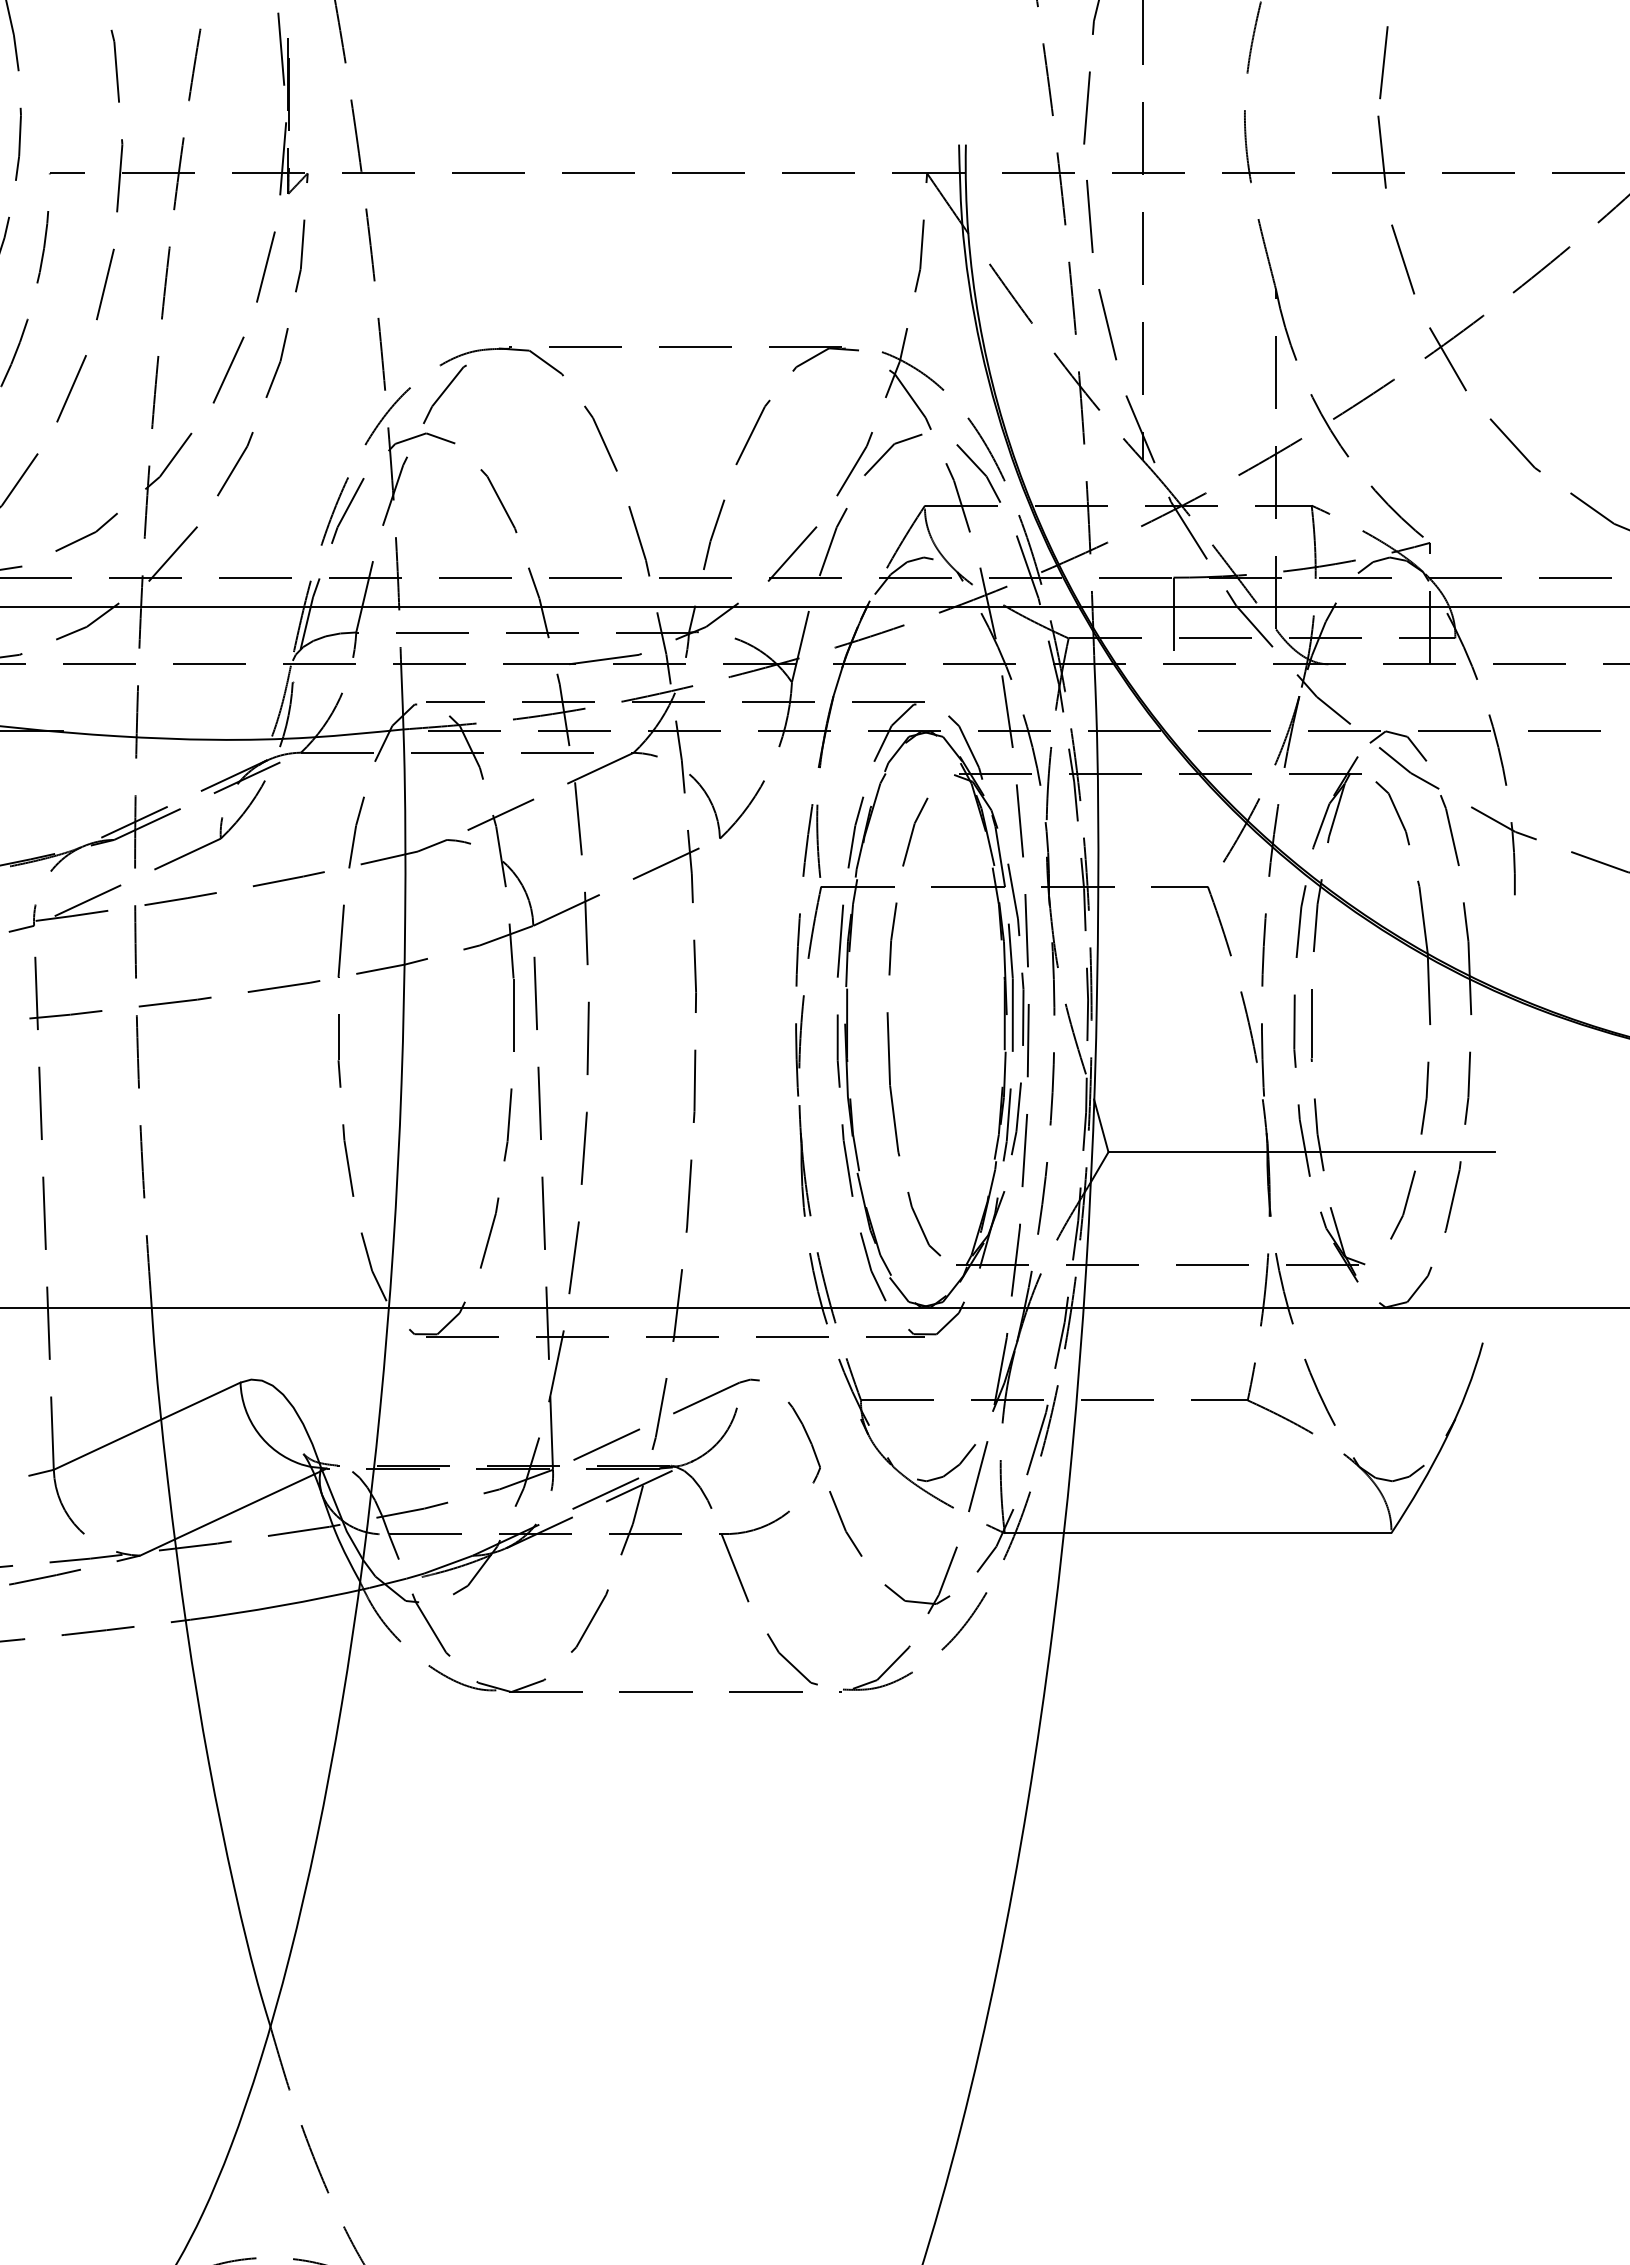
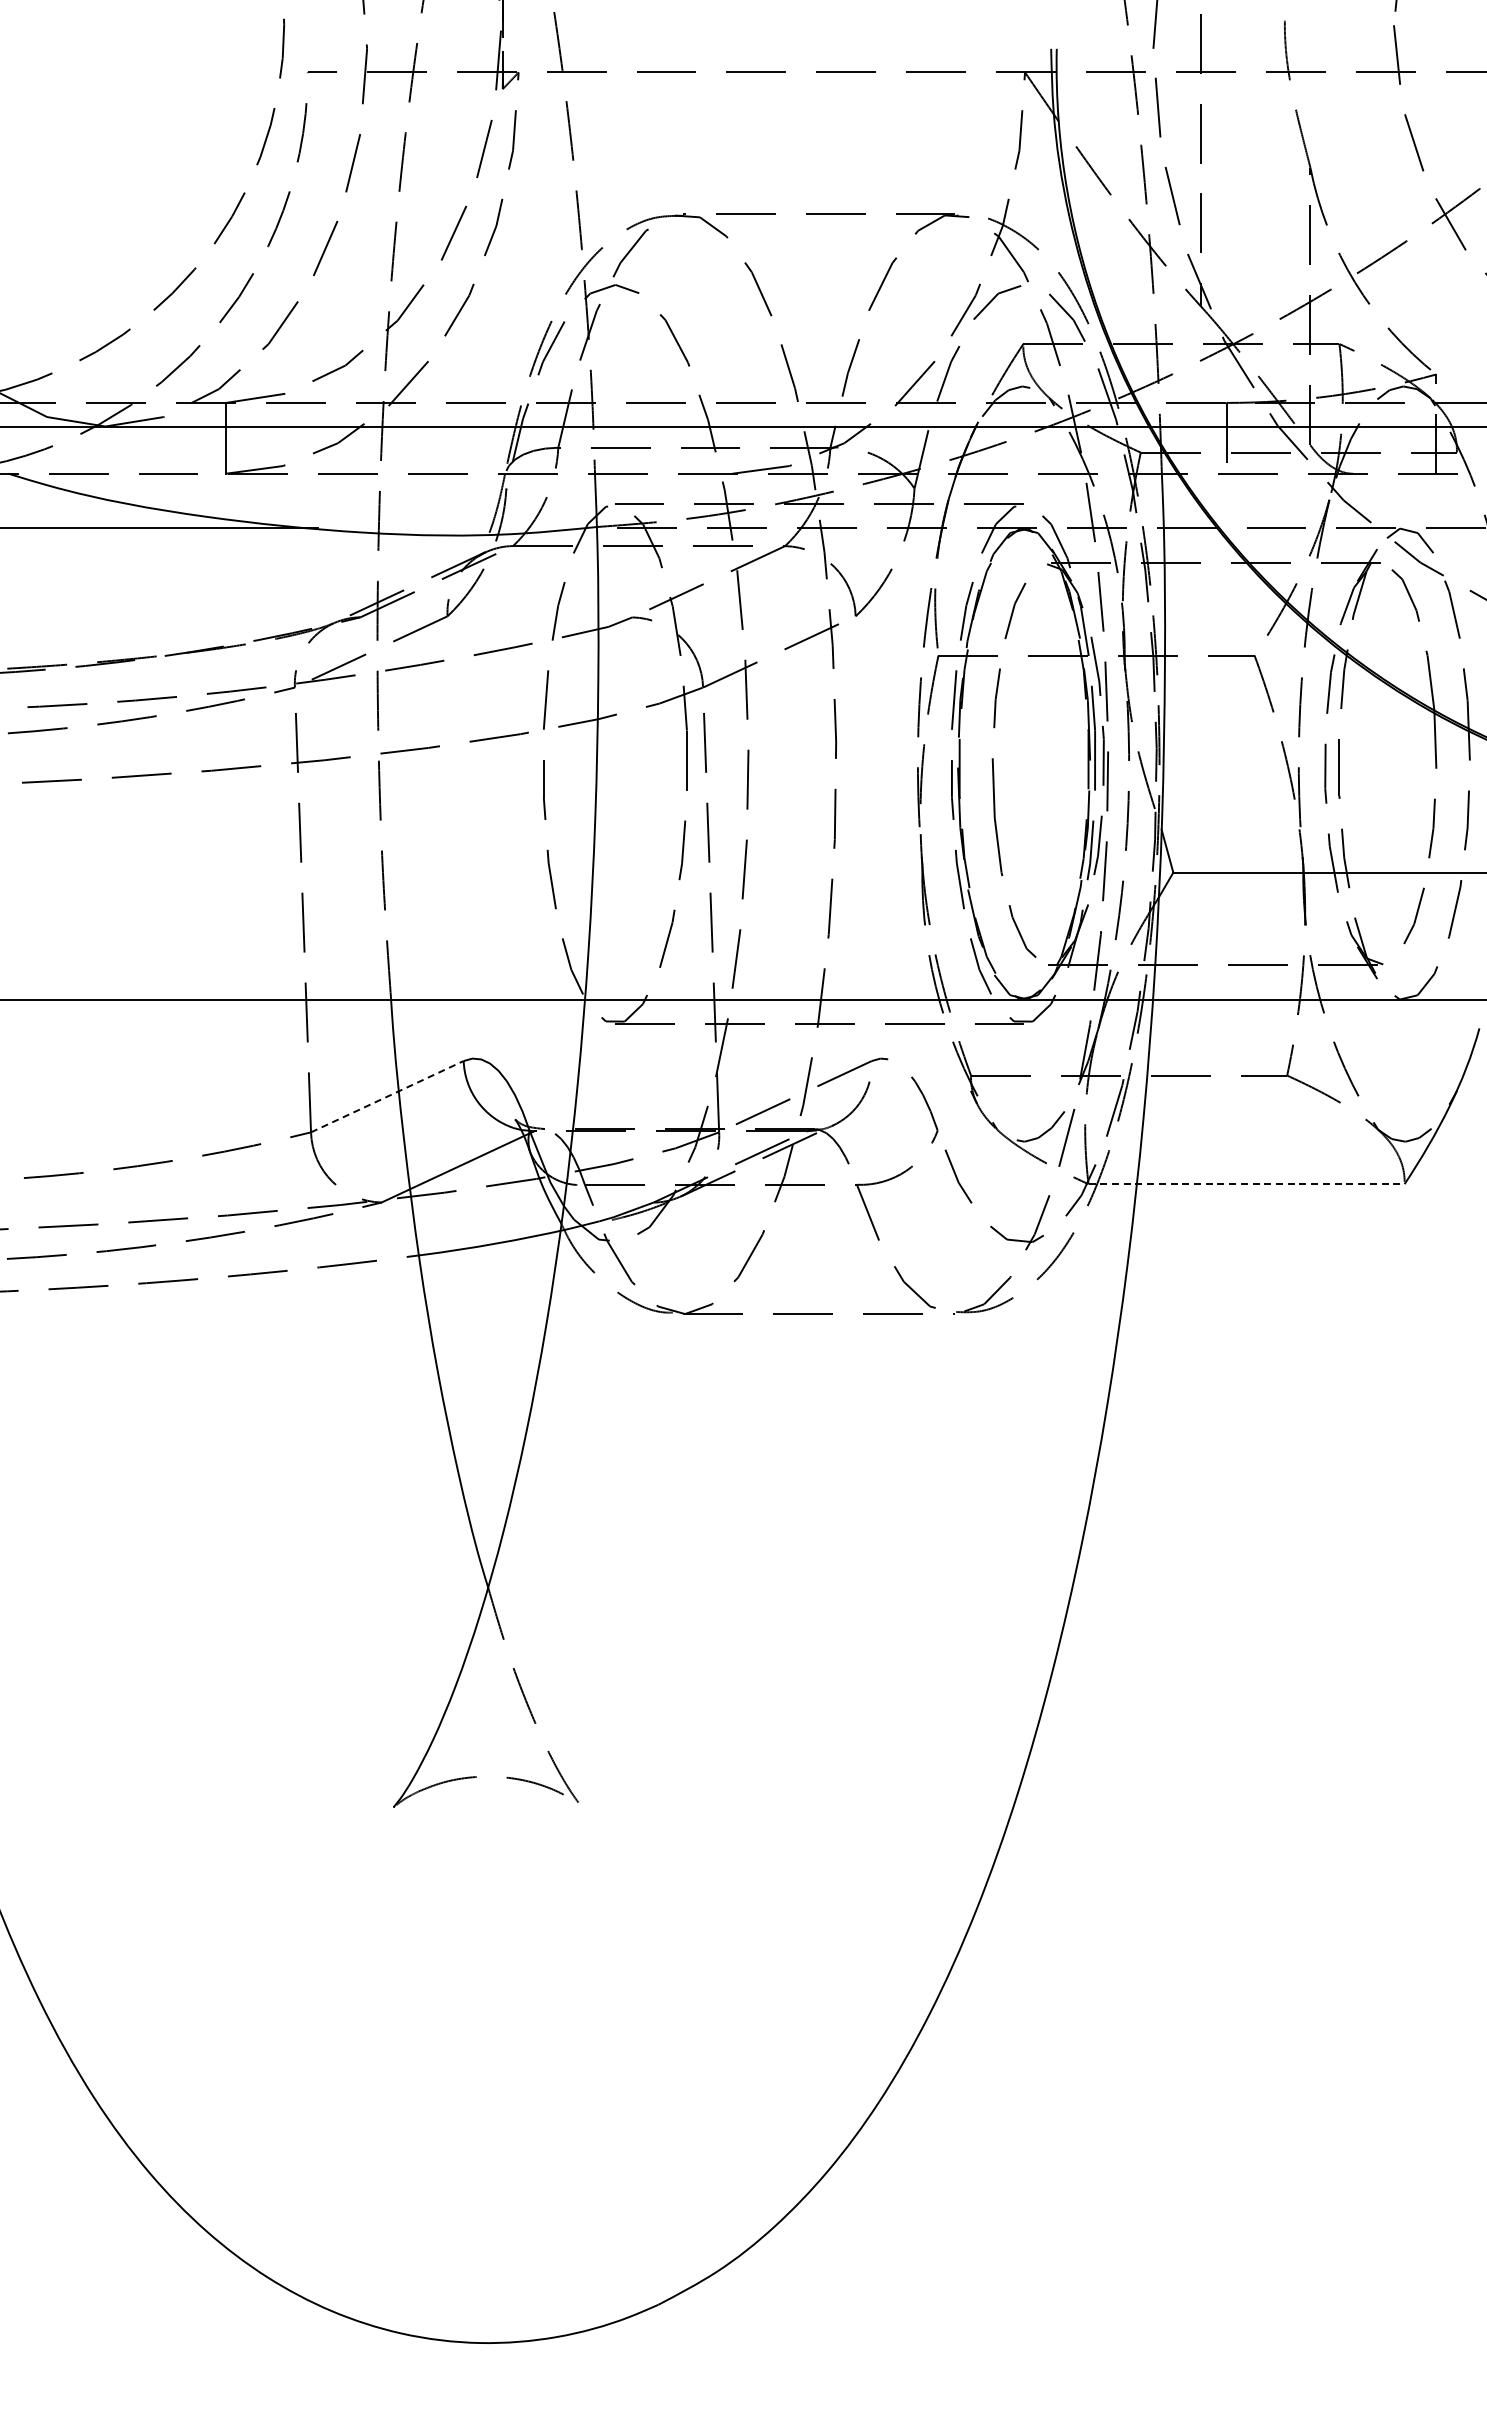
line: (147, 1425) -> (387, 1096), solid -> dashed
line: (1199, 1533) -> (1247, 1184), solid -> dashed

